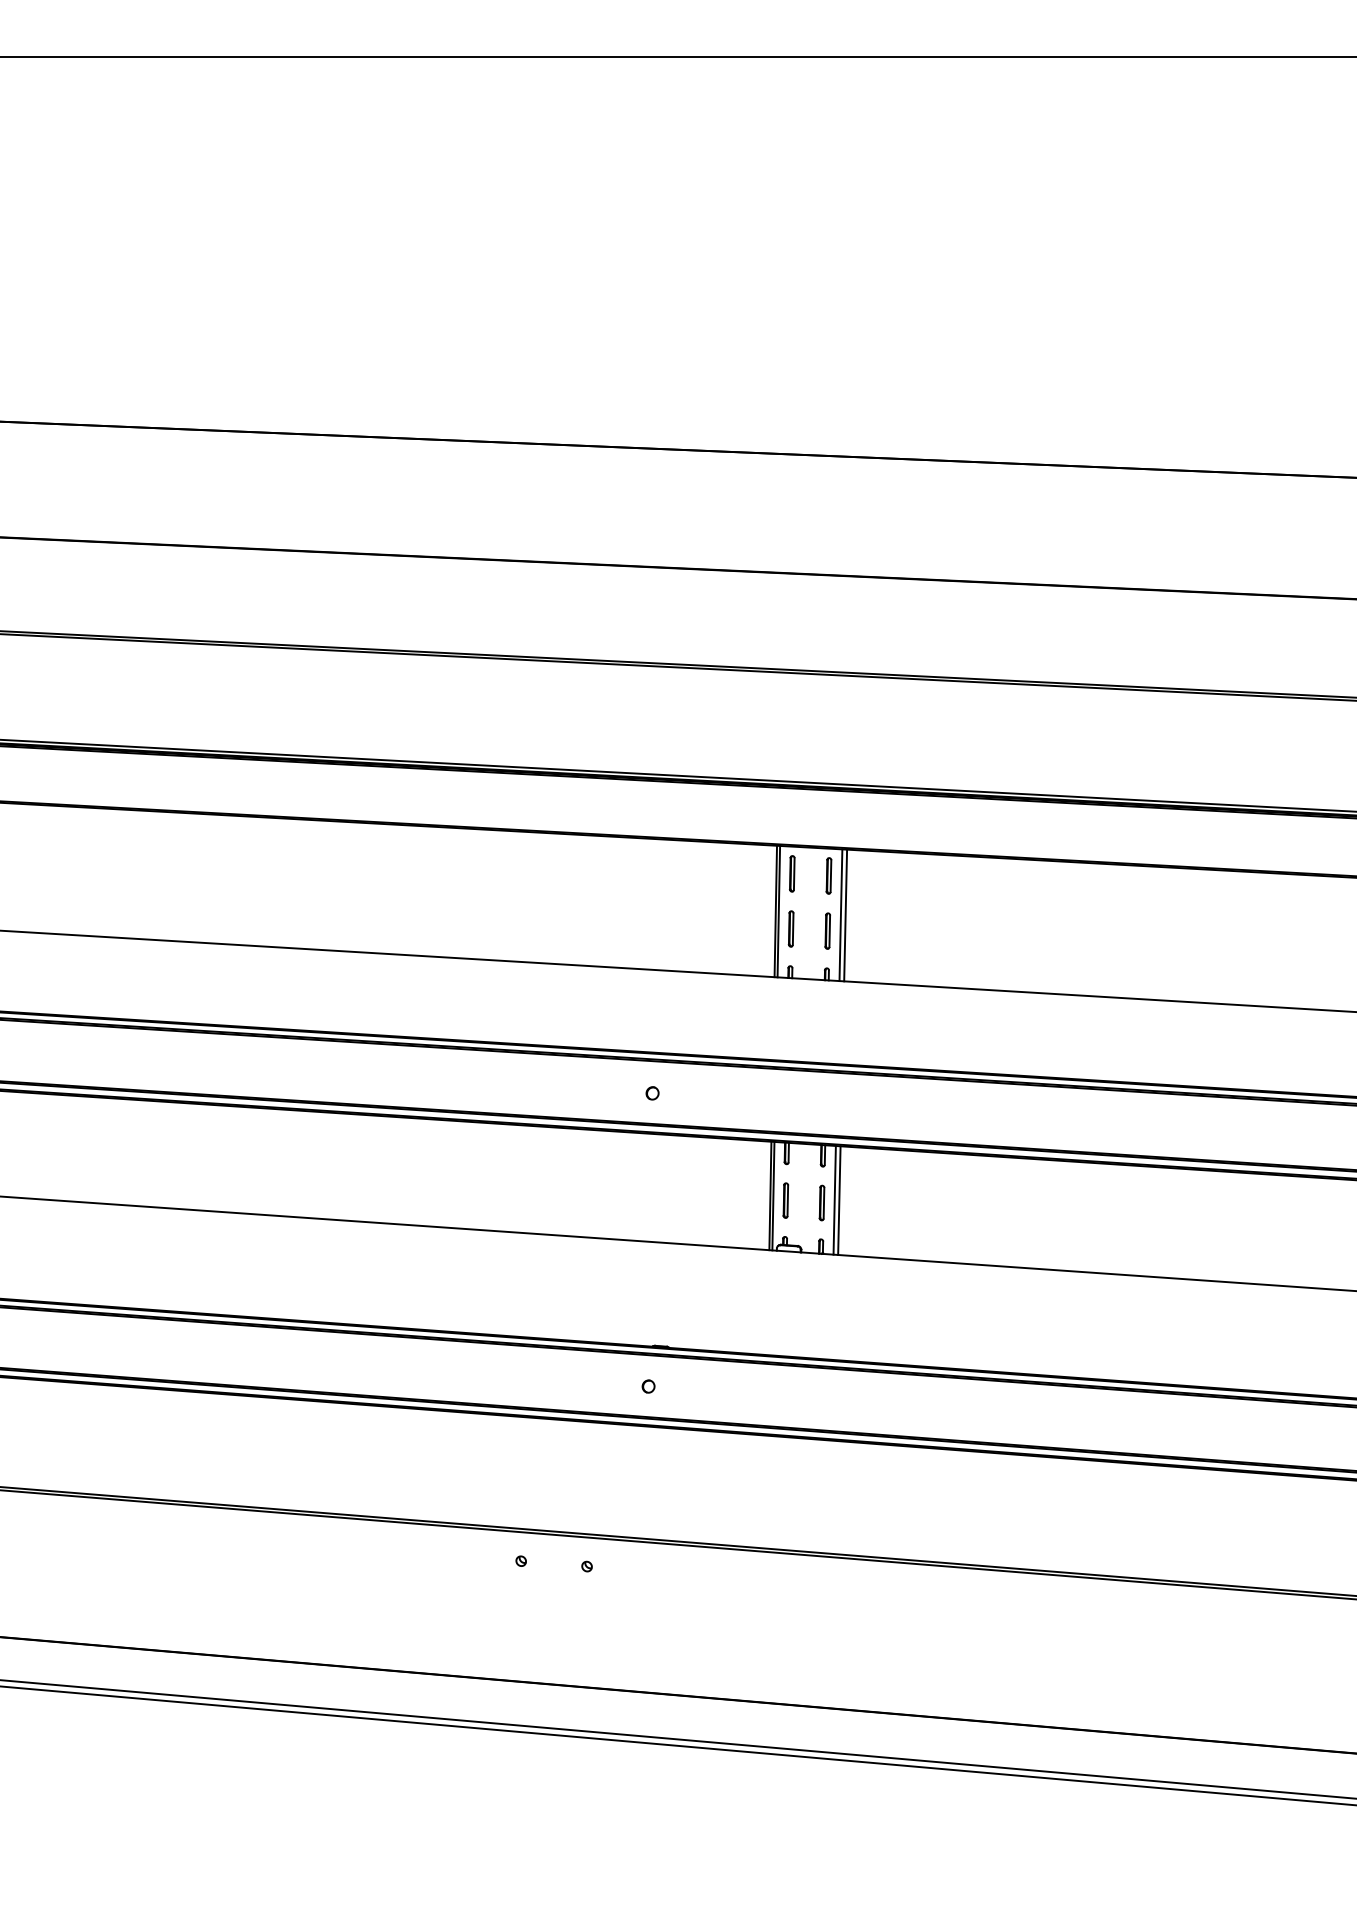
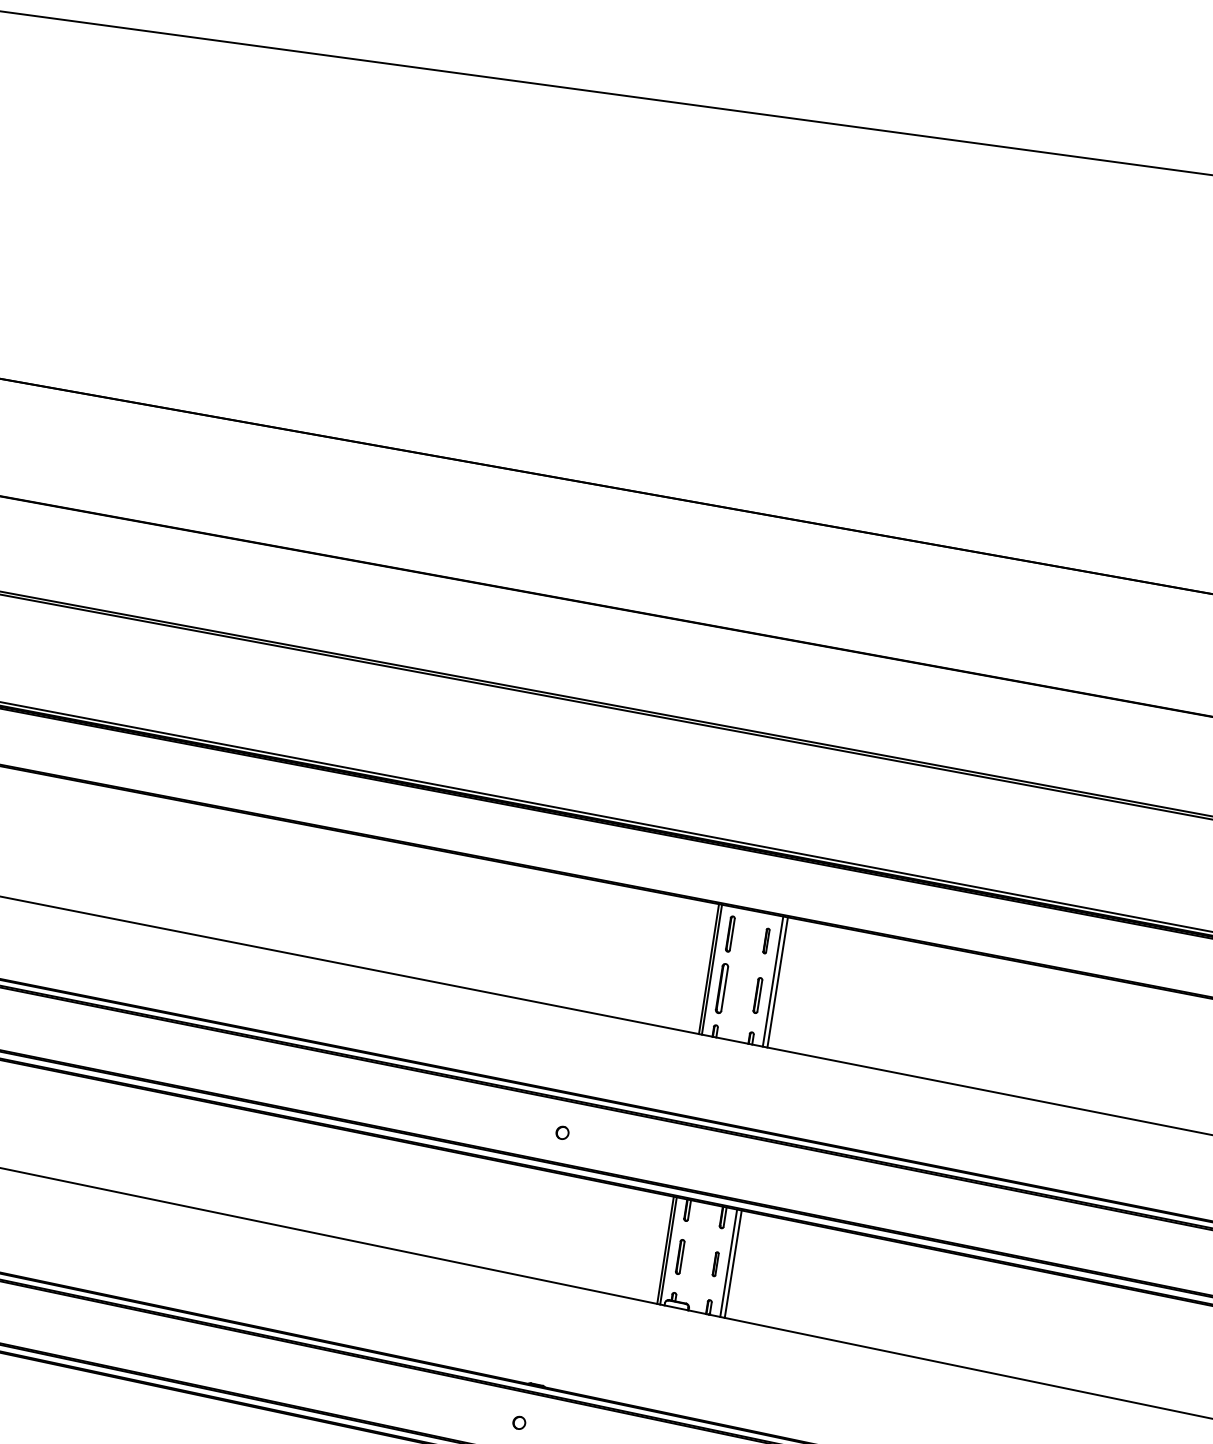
part: (828, 875) -> (766, 940), size x0.7
part: (790, 928) -> (721, 987), size x1.4
part: (821, 1202) -> (715, 1263), size x0.7

